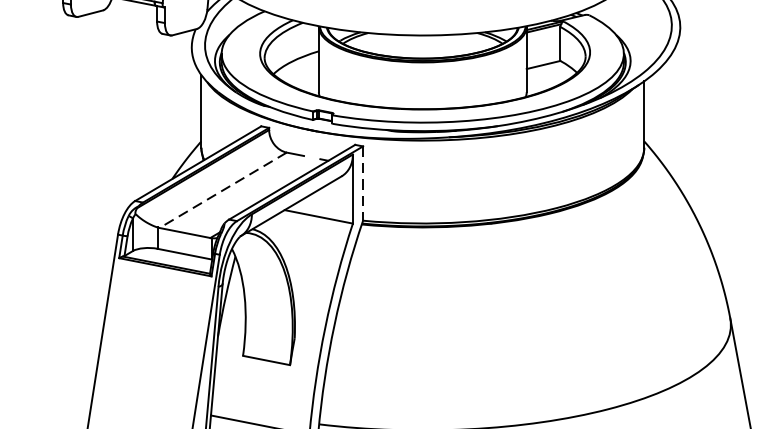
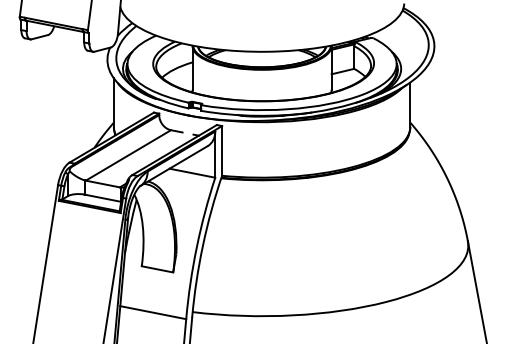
line: (363, 182) -> (222, 150), dashed -> solid
line: (223, 190) -> (128, 155), dashed -> solid

